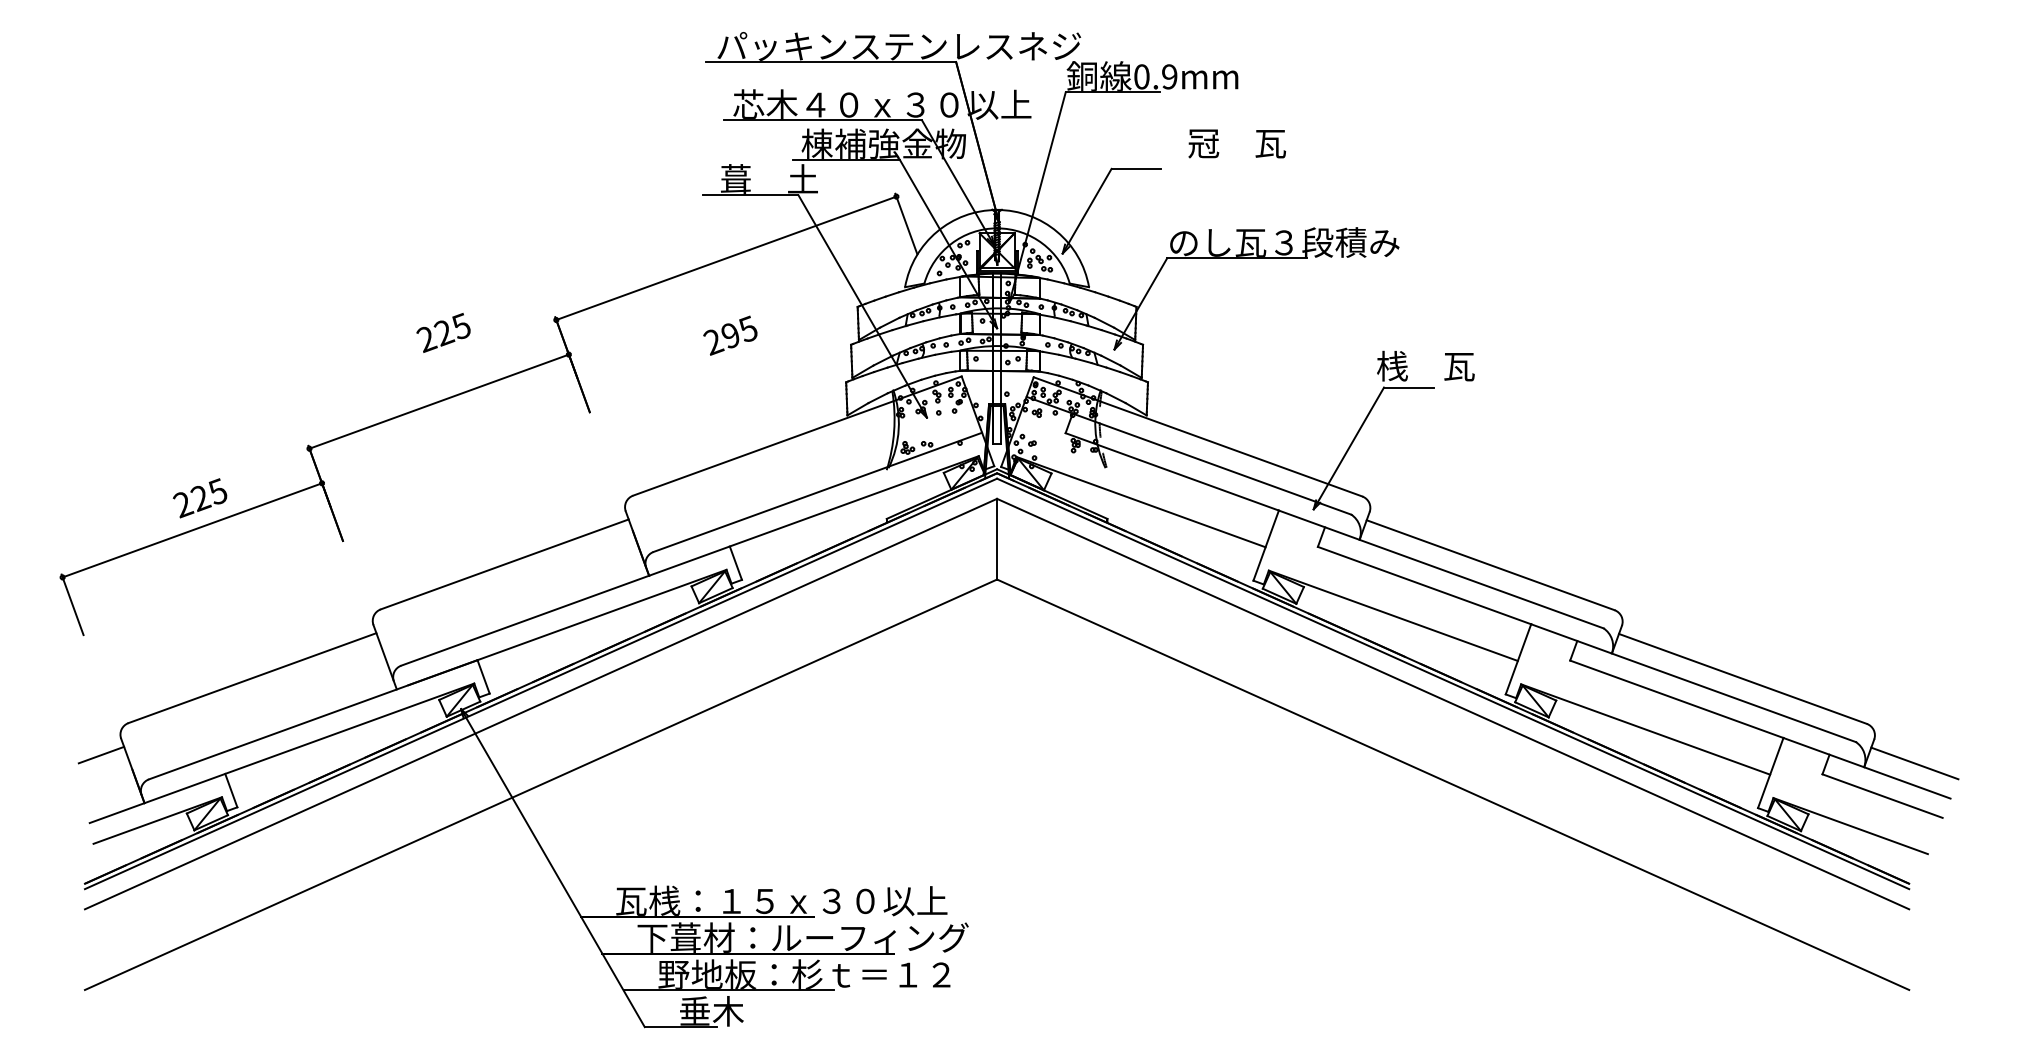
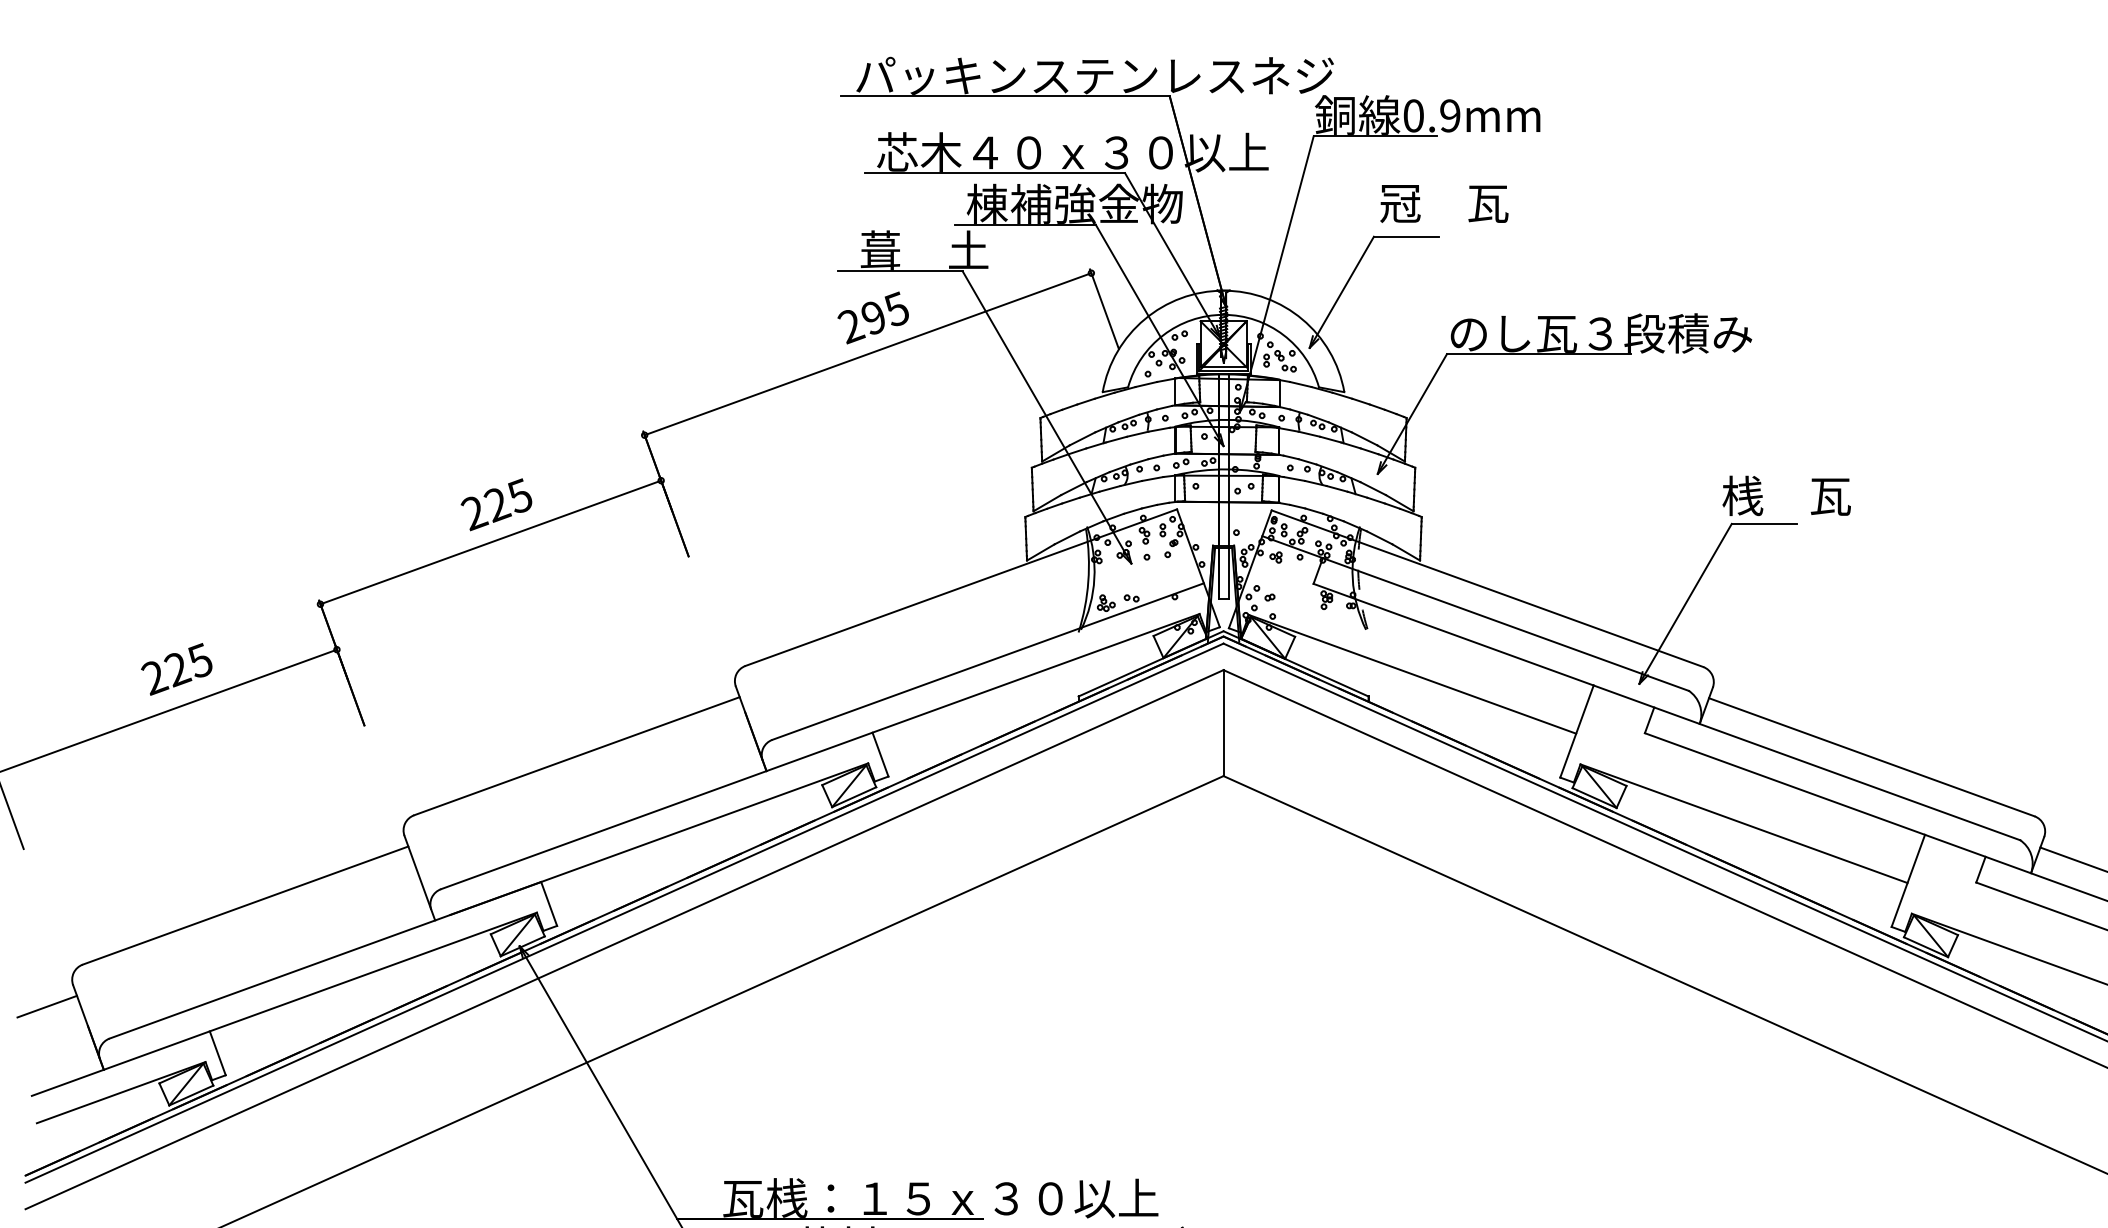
text: (1236, 143) -> (1443, 203), moved
text: (443, 332) -> (496, 504), moved
text: (730, 335) -> (873, 317), moved

